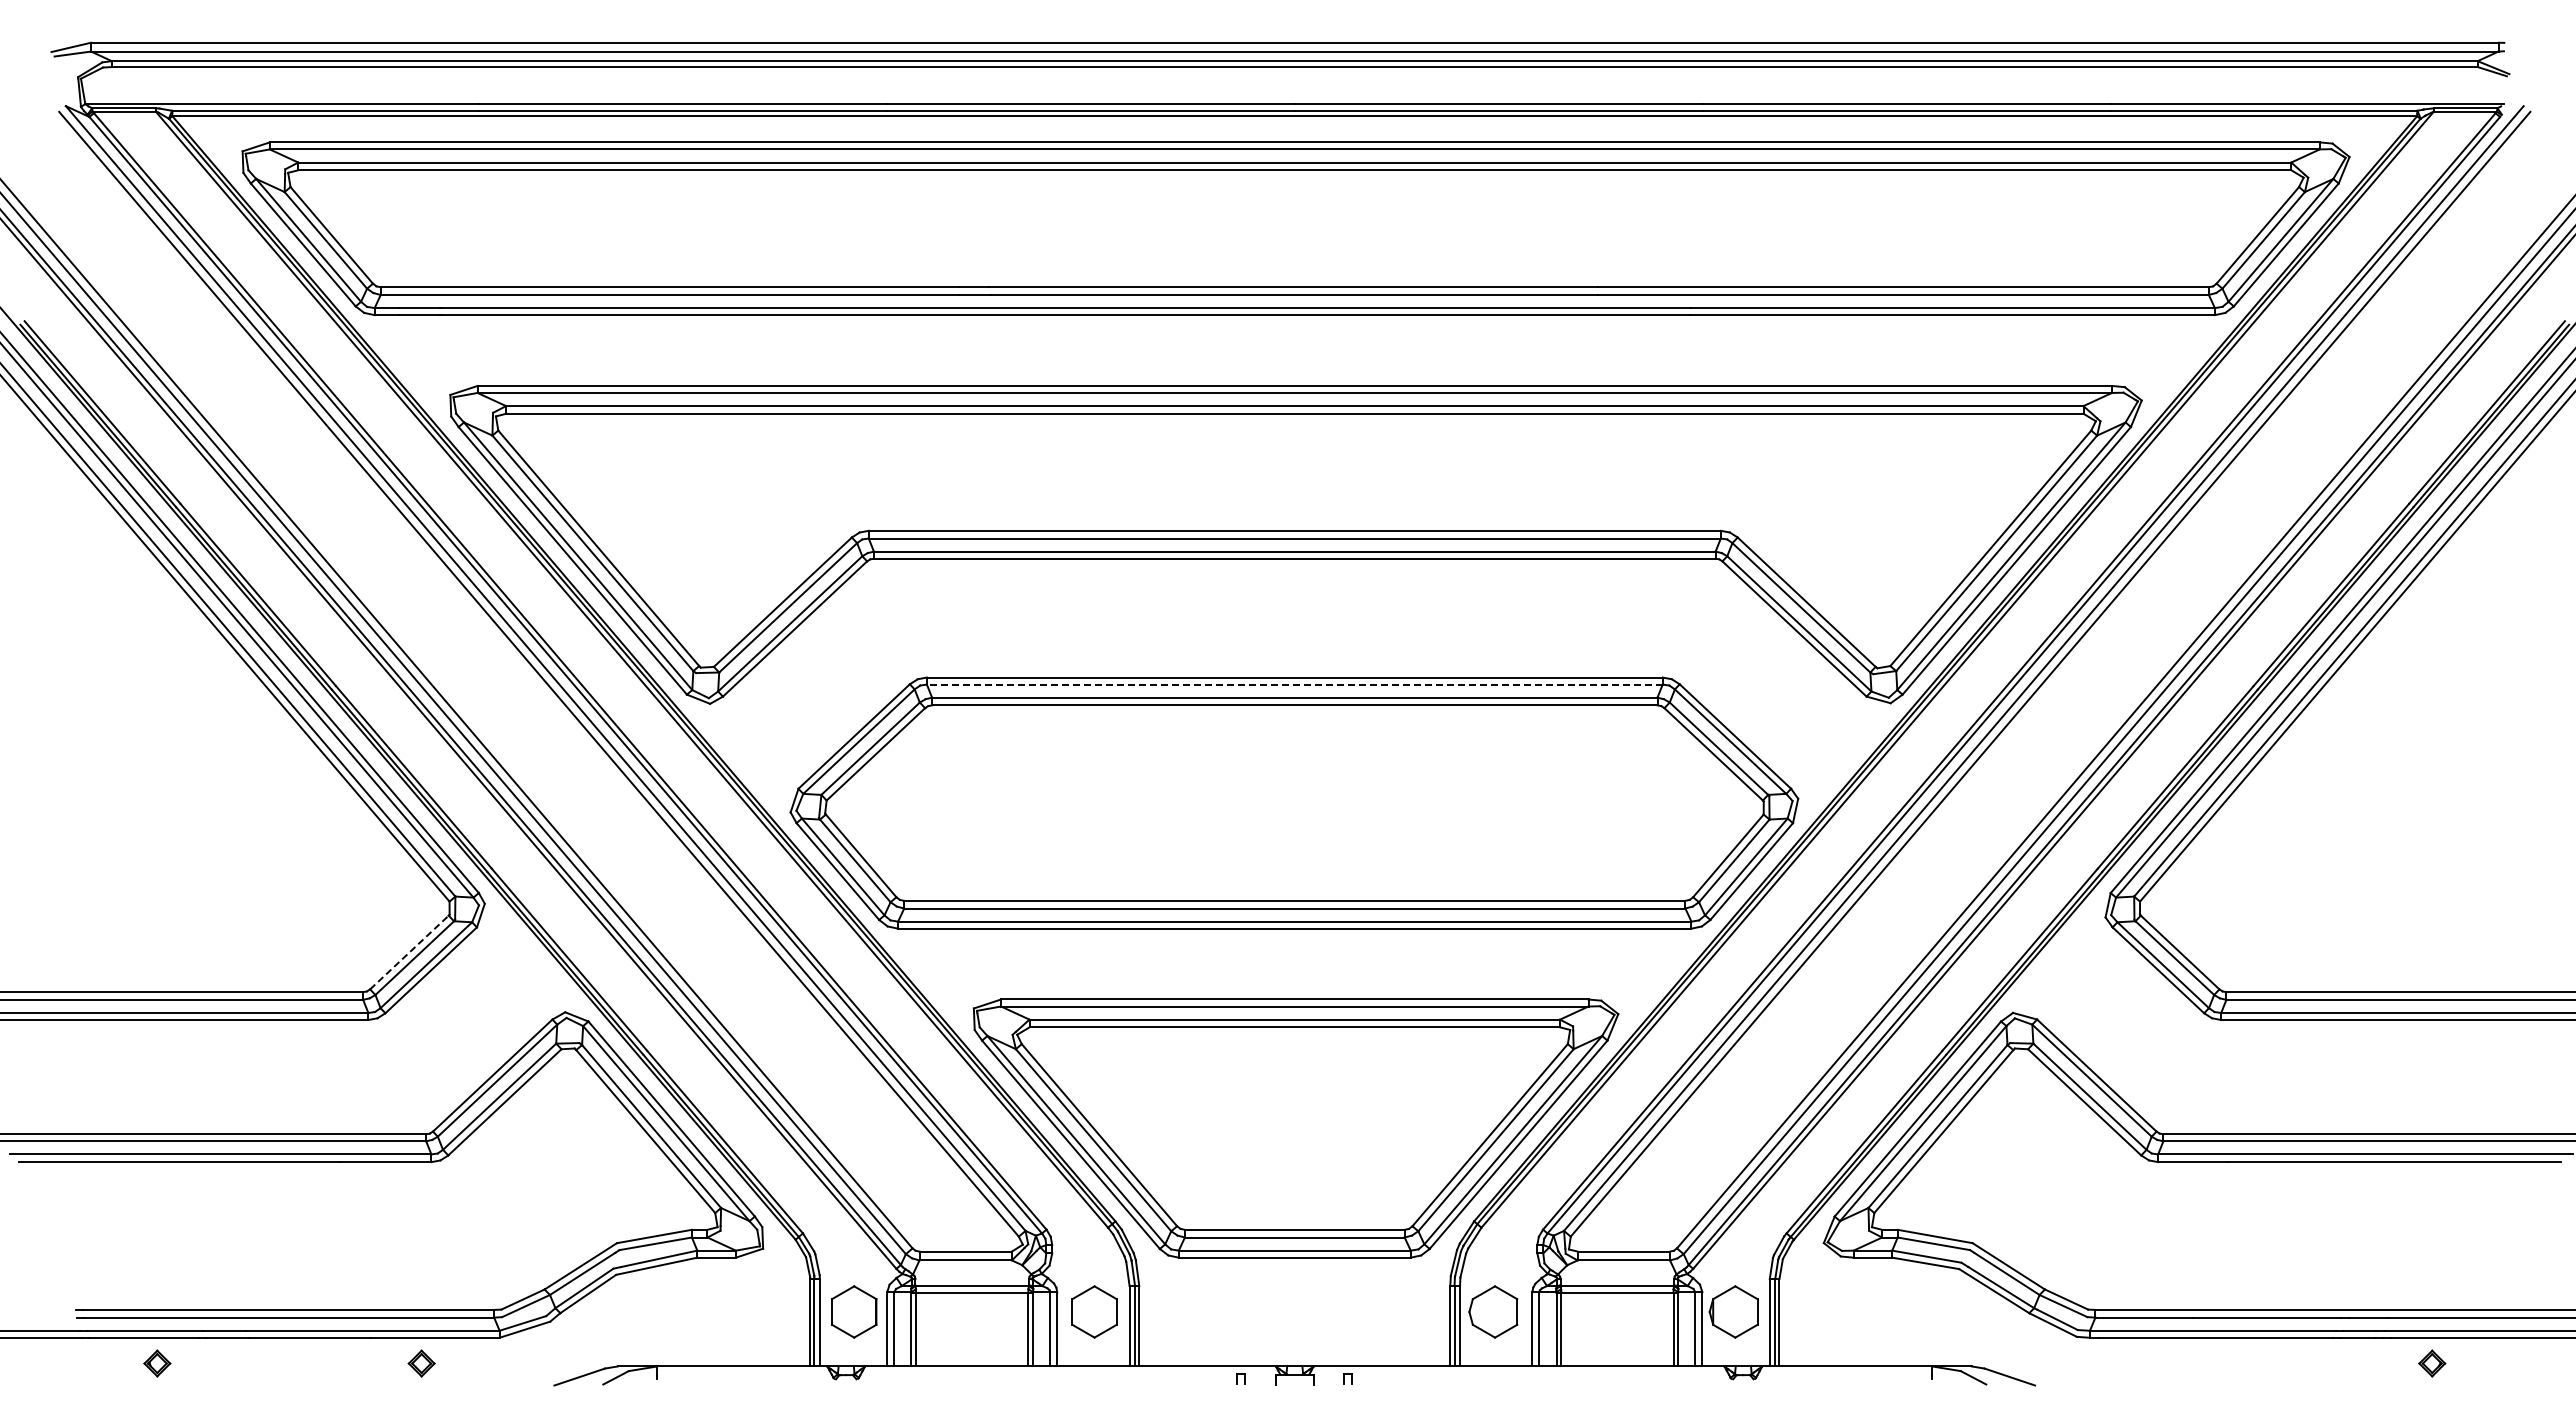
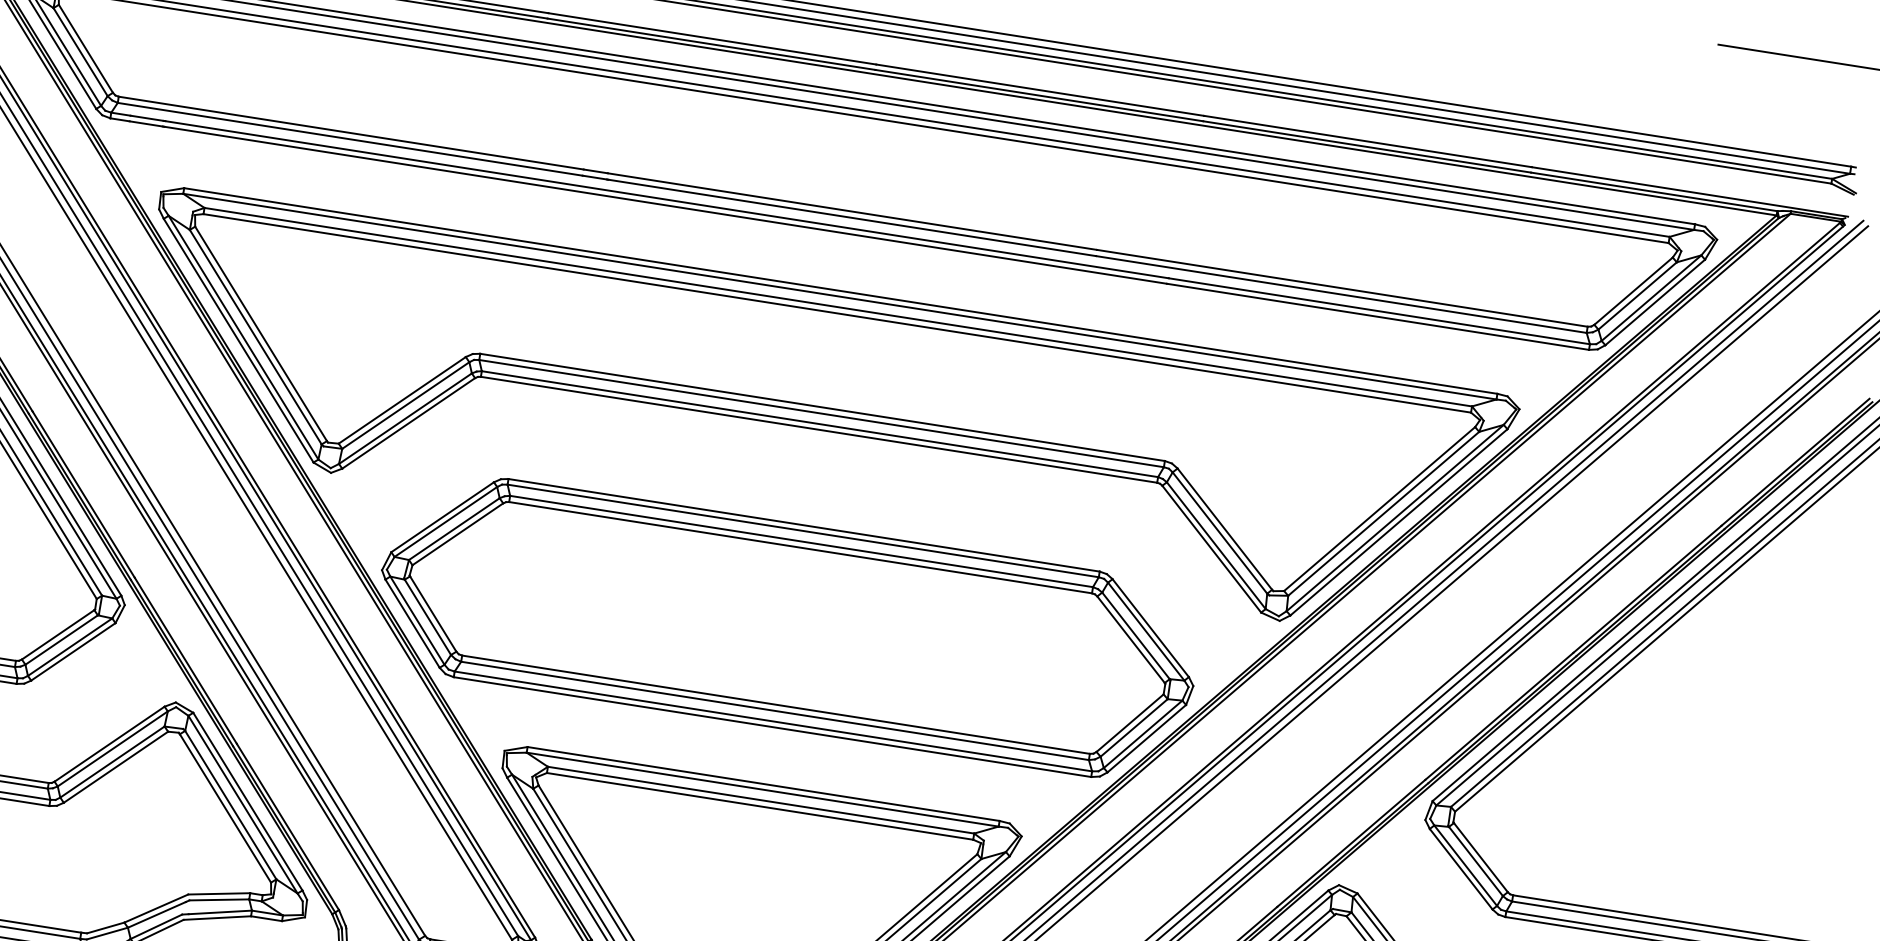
line: (1294, 684) -> (802, 530), dashed -> solid
line: (409, 952) -> (58, 634), dashed -> solid

